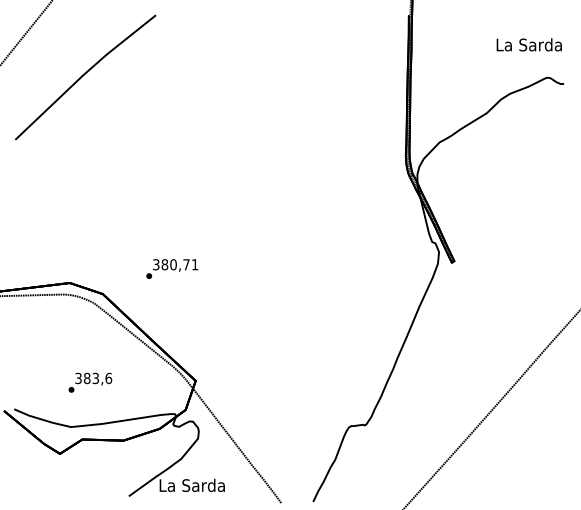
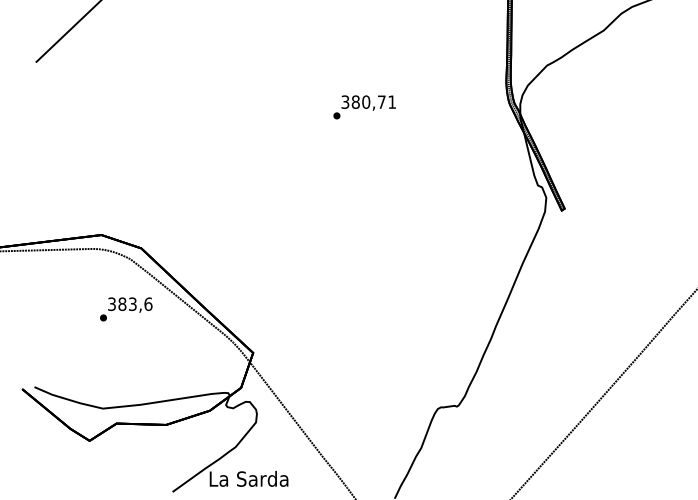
text: (172, 268) -> (364, 106), moved
text: (90, 382) -> (126, 309), moved

